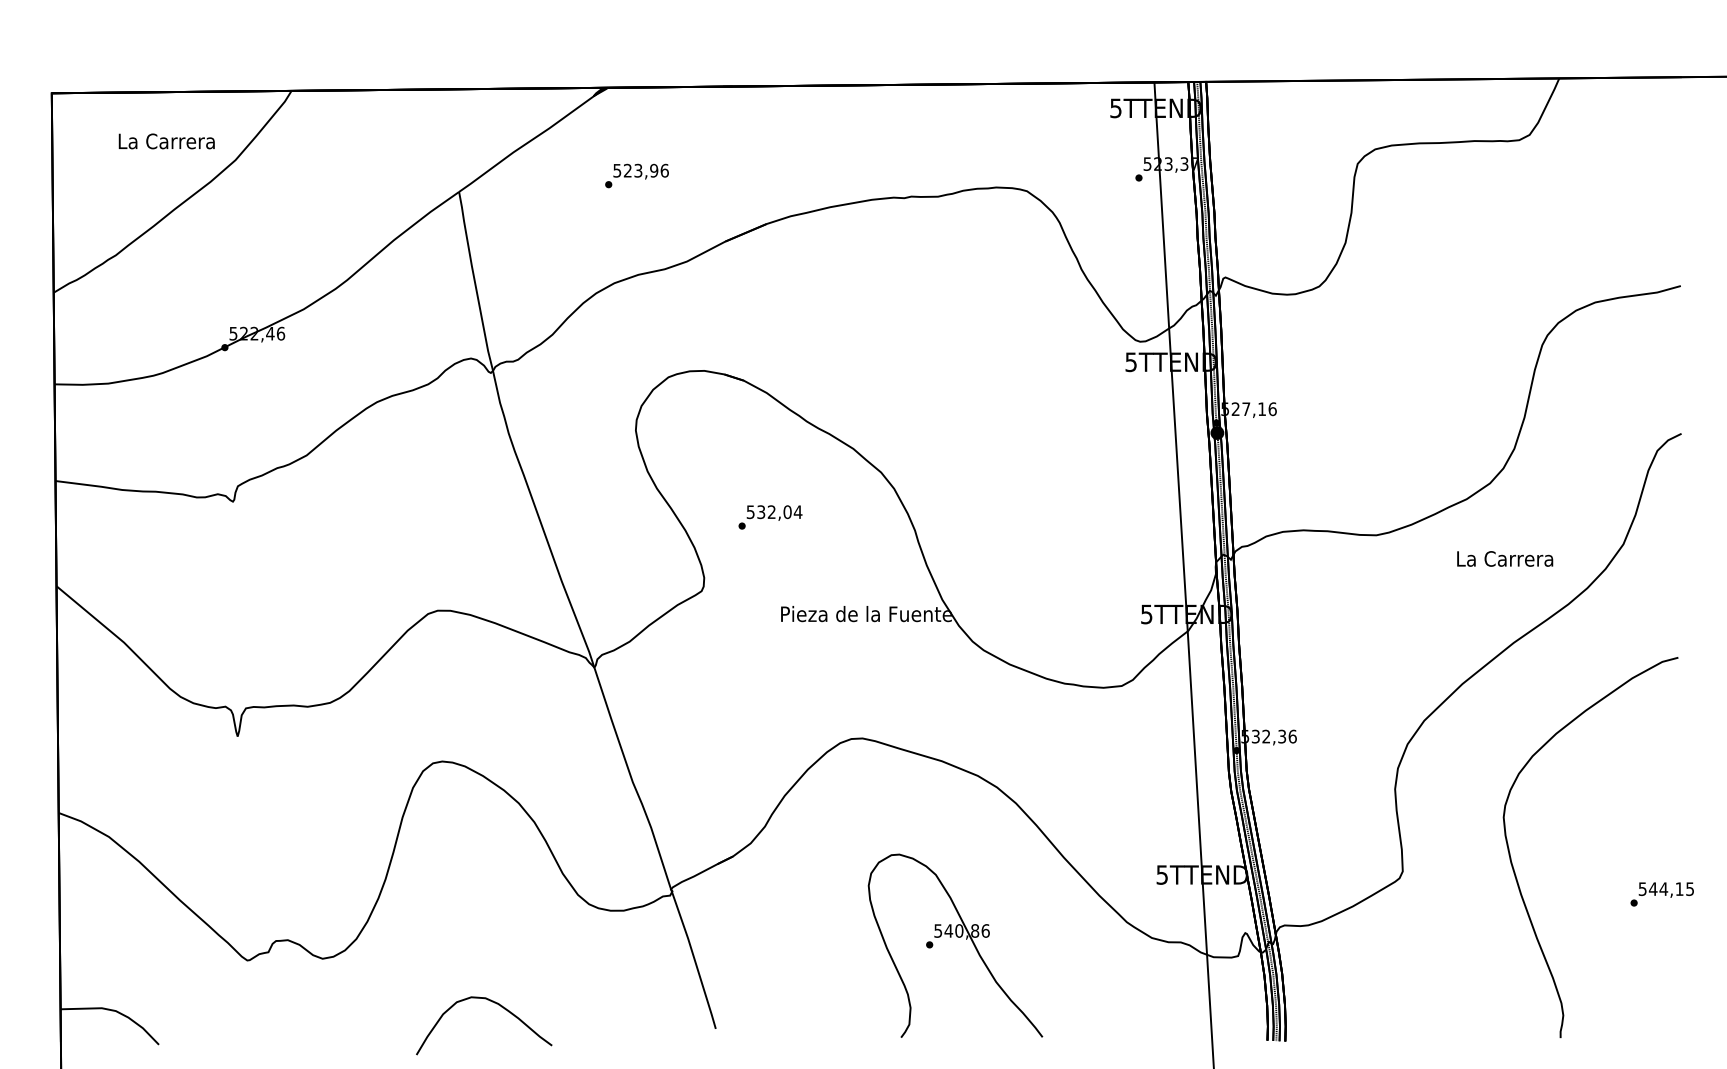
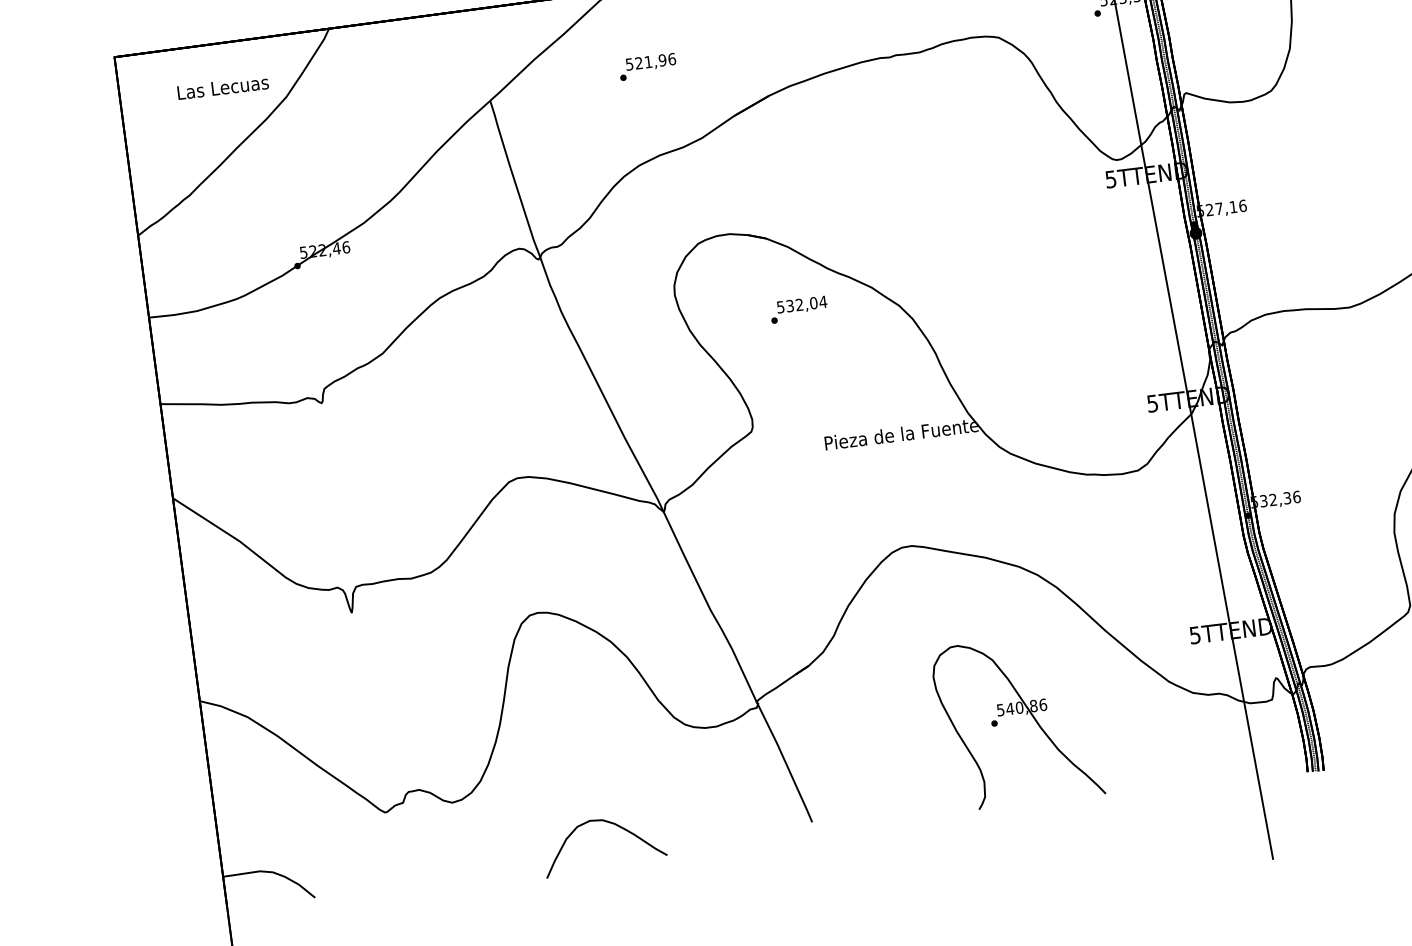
text: (166, 141) -> (222, 87), La Carrera -> Las Lecuas
text: (638, 170) -> (648, 61), 523,96 -> 521,96
text: (770, 517) -> (799, 309), moved

